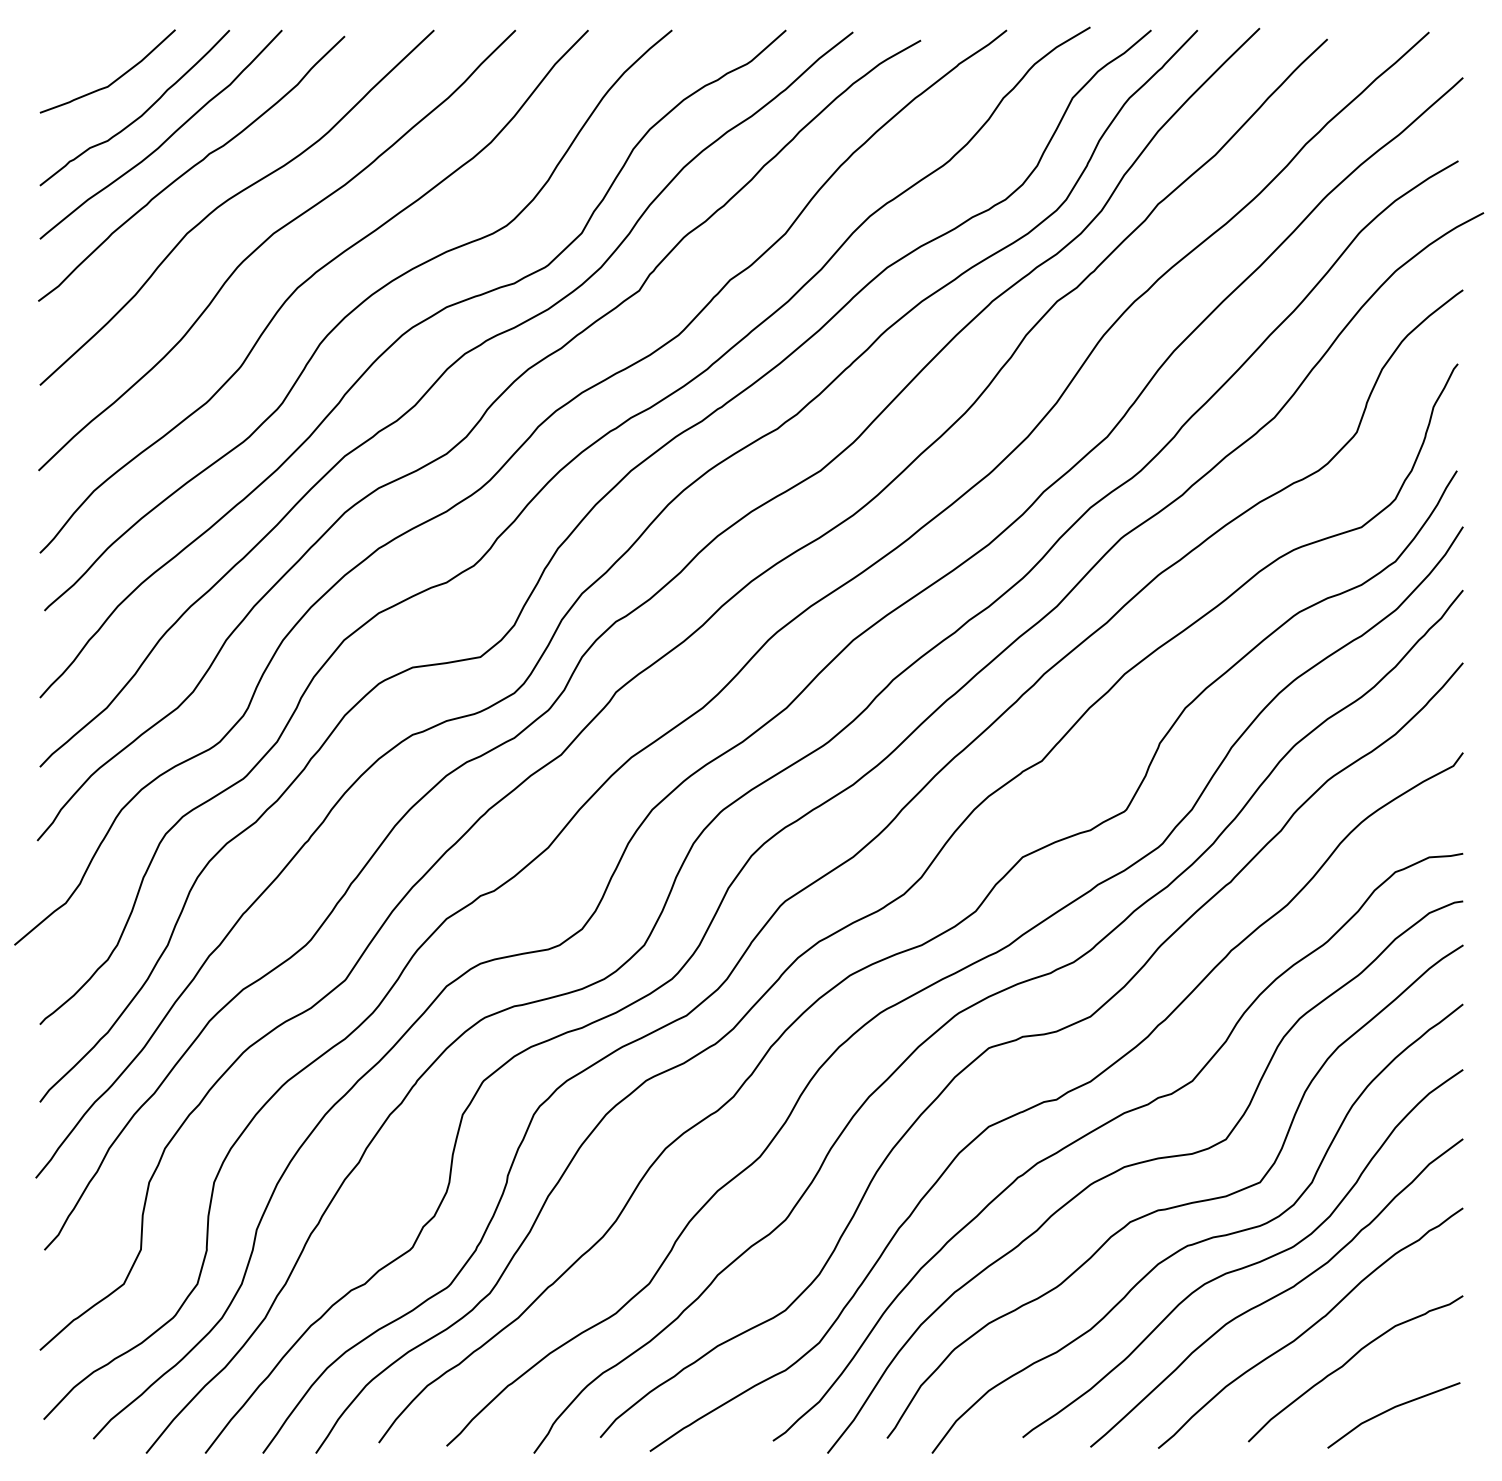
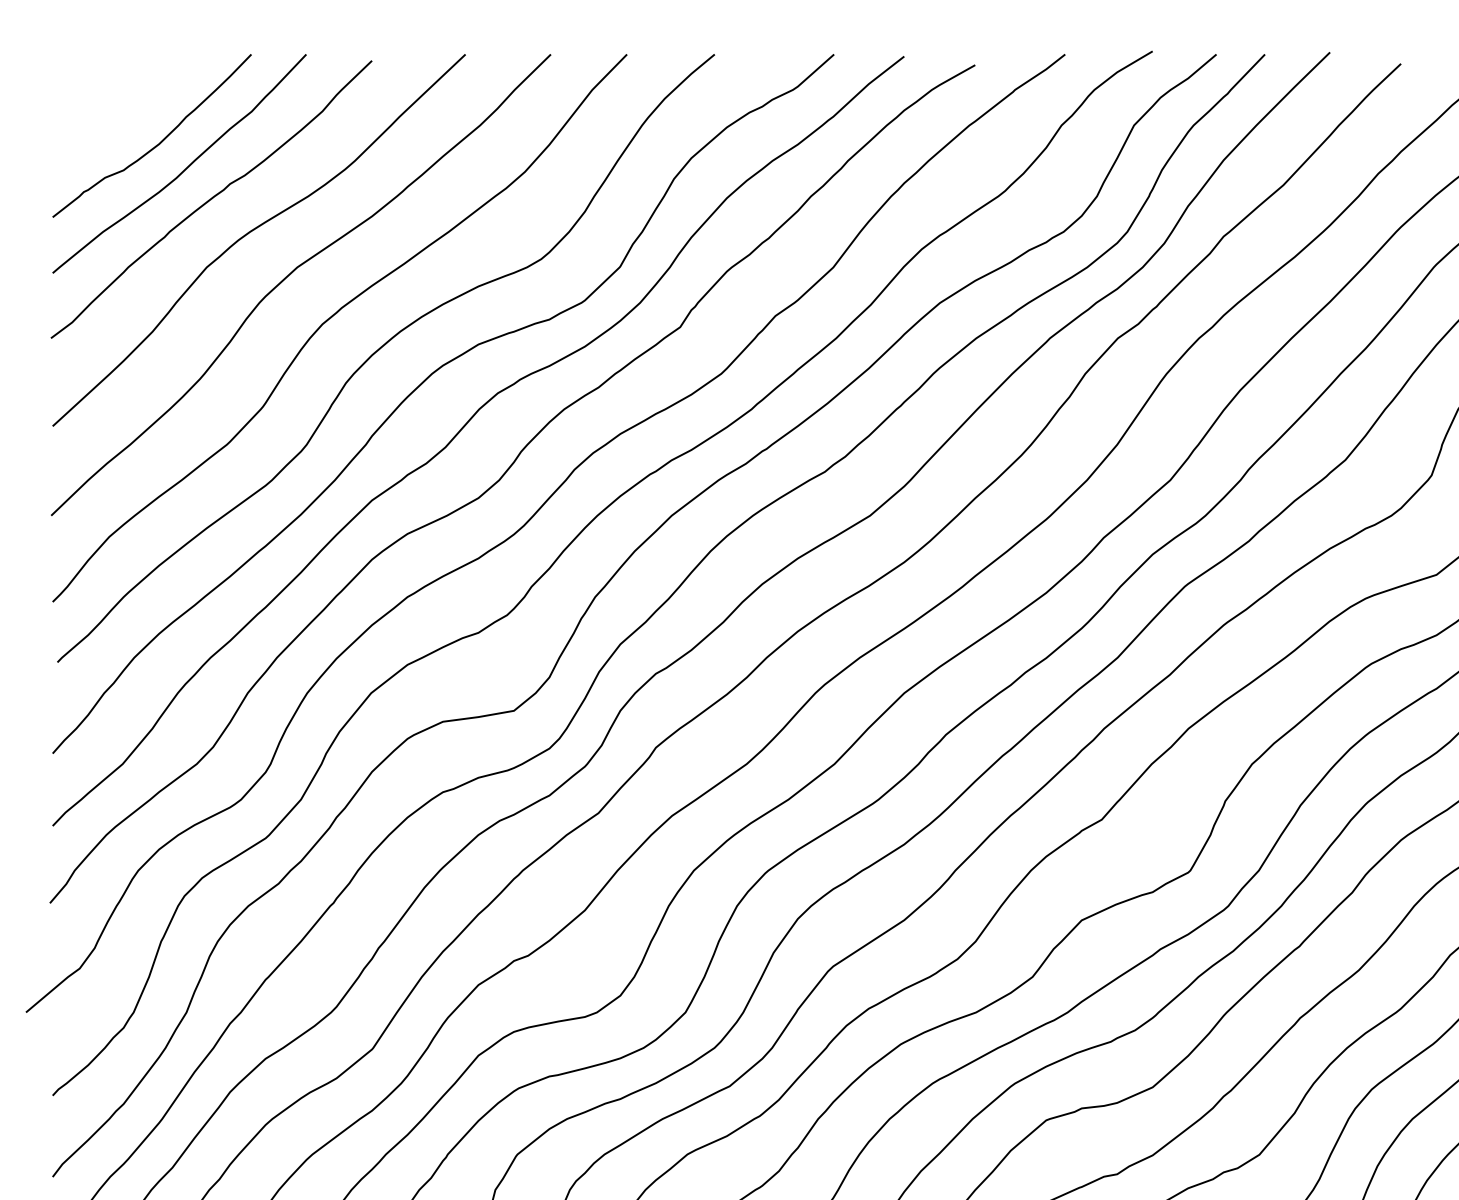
curve: (115, 79) -> (131, 106), removed

